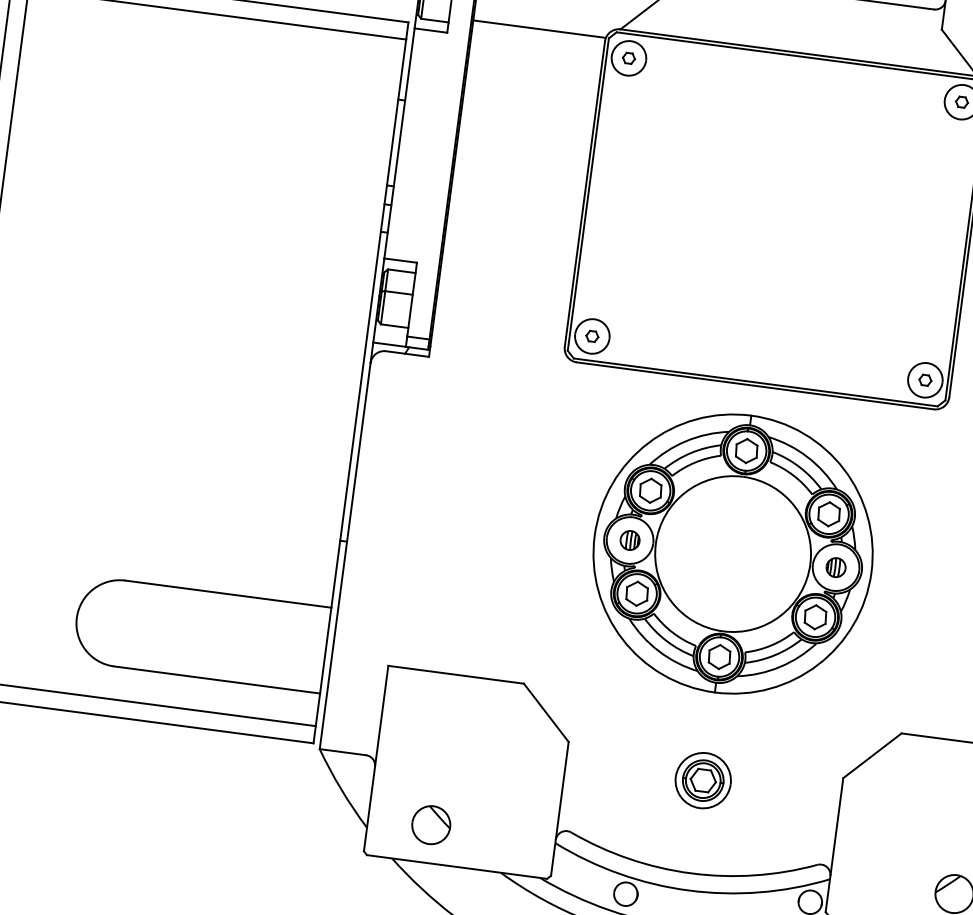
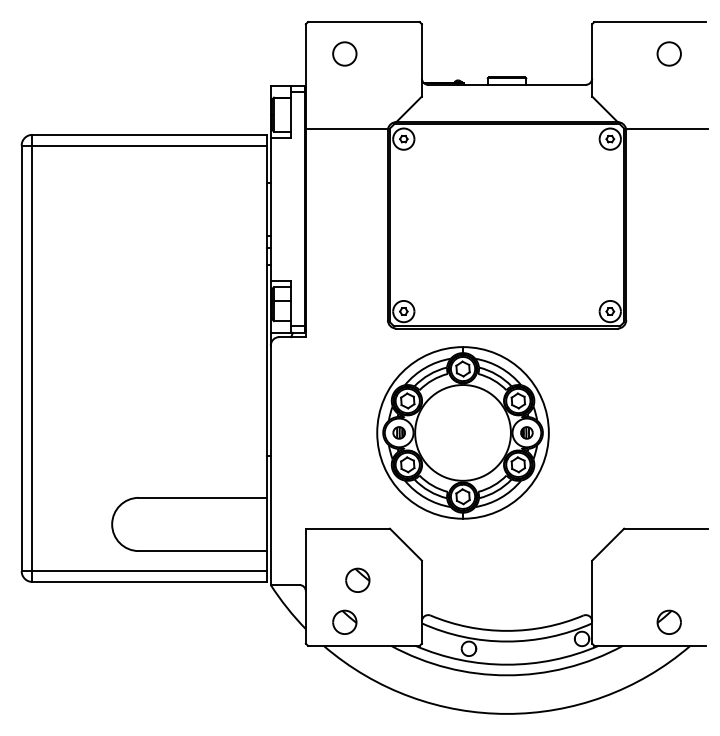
part: (732, 553) -> (462, 432), moved
part: (460, 758) -> (357, 579), added
part: (702, 780) -> (506, 573), removed

